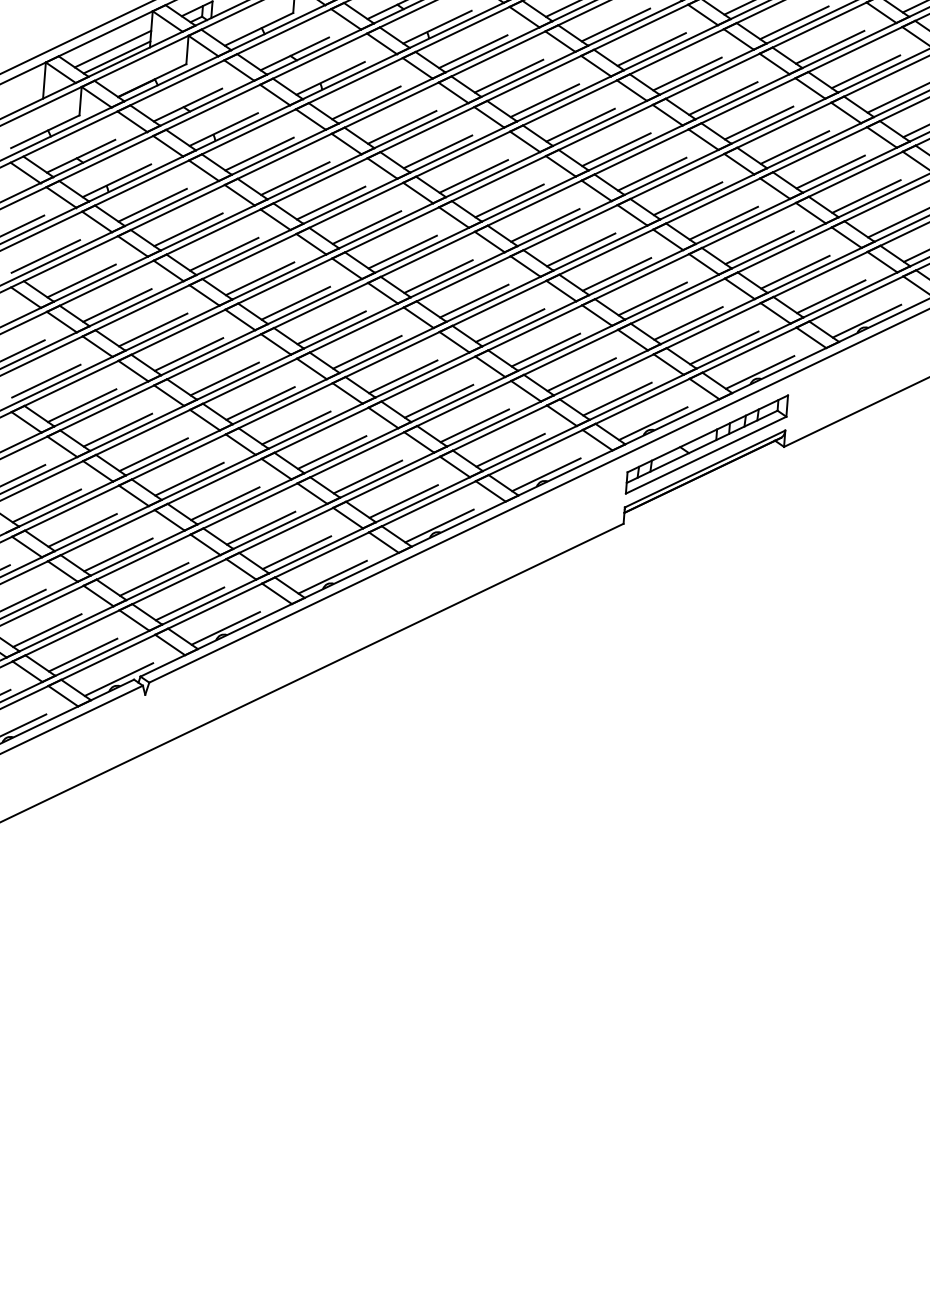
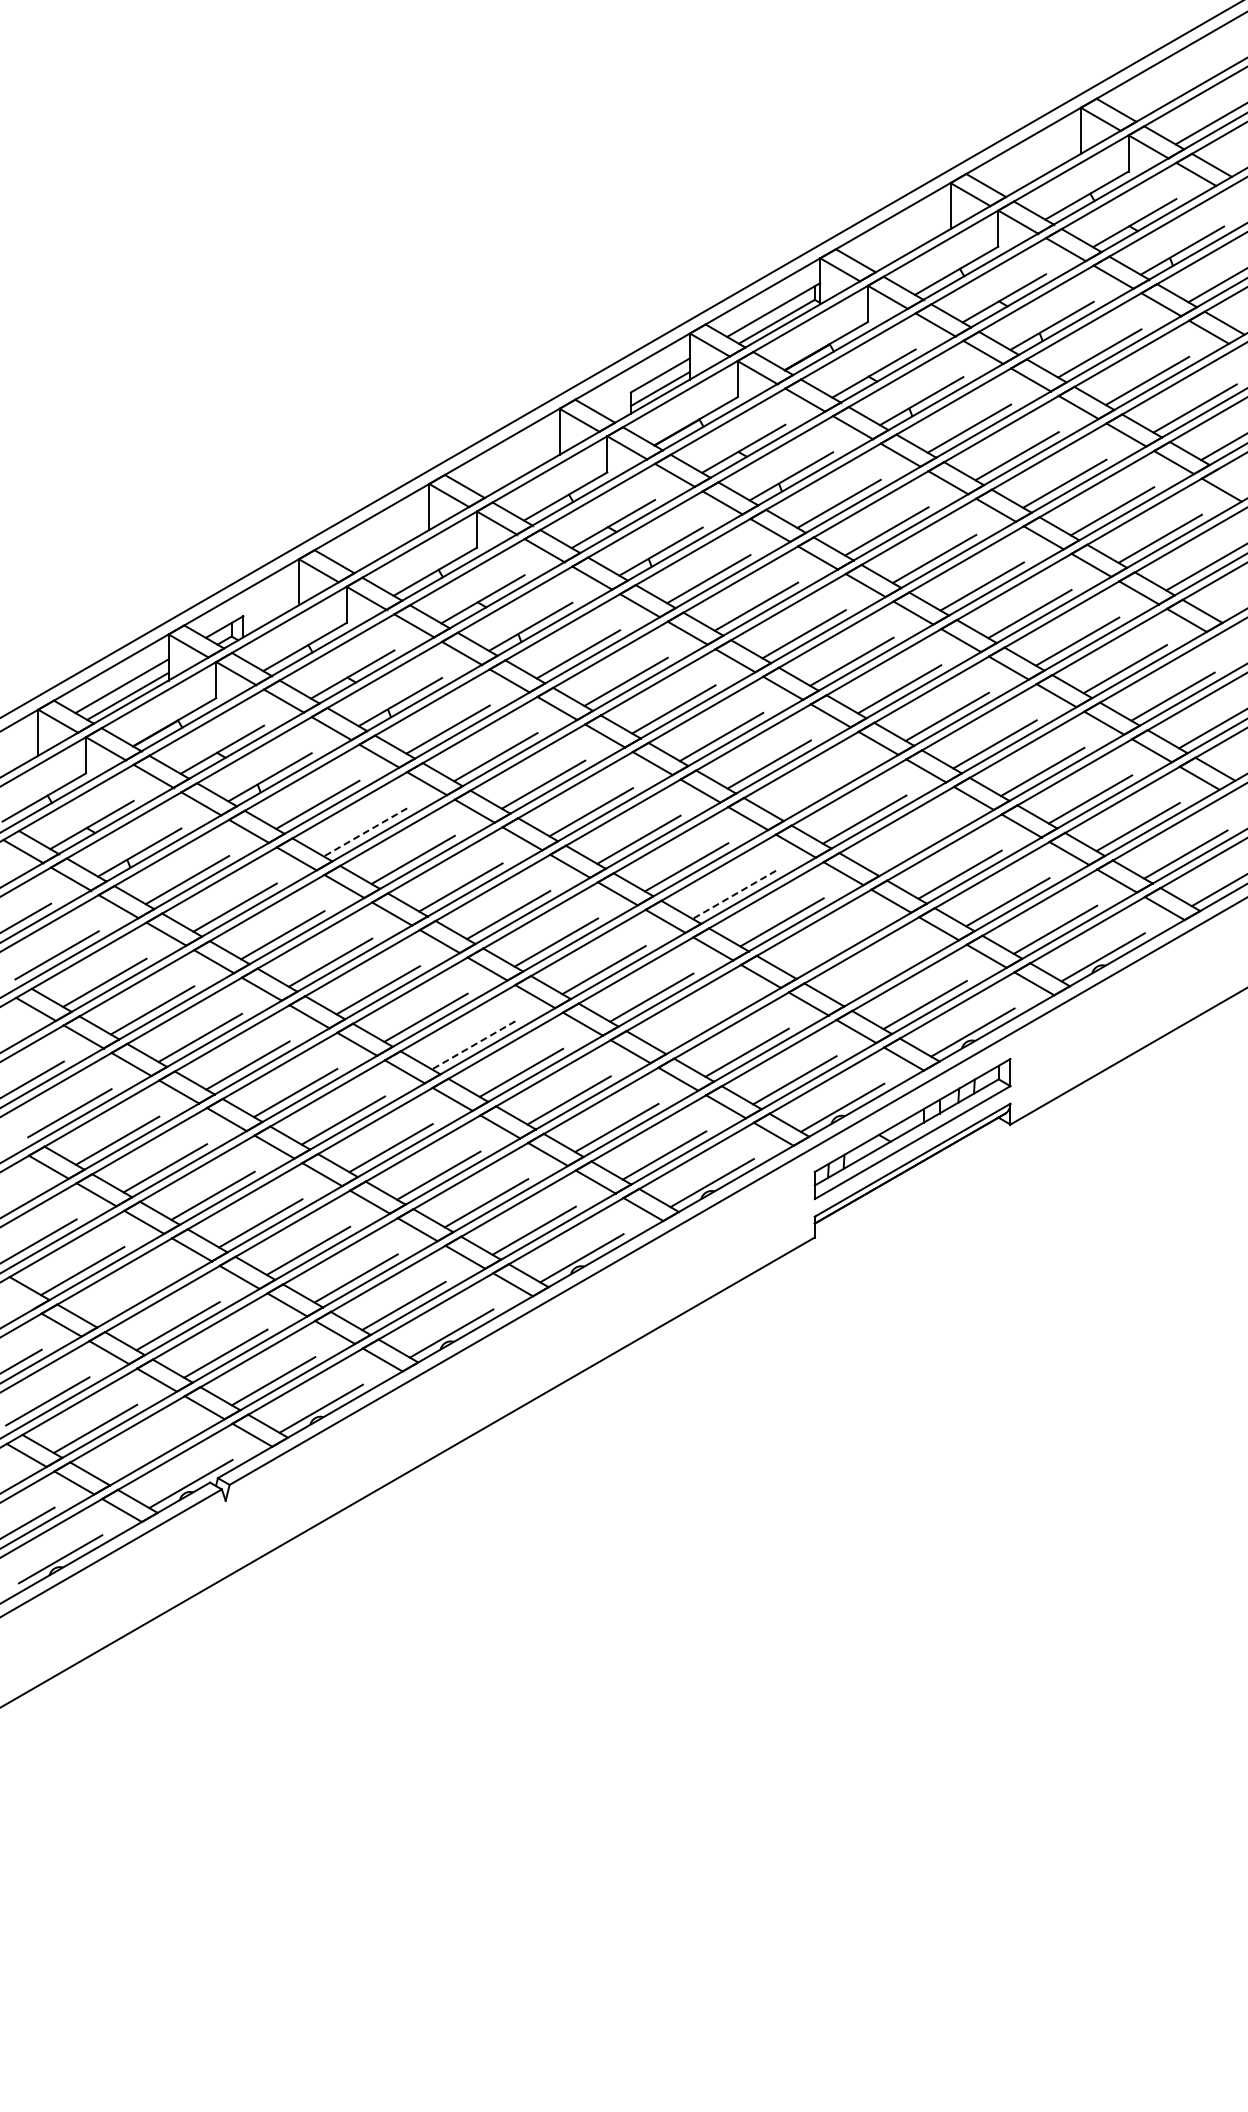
line: (651, 174) -> (816, 792), removed
line: (295, 178) -> (365, 832), solid -> dashed
line: (723, 223) -> (912, 847), removed
line: (580, 250) -> (733, 895), solid -> dashed
line: (652, 298) -> (829, 949), removed
line: (688, 323) -> (877, 977), removed
line: (545, 350) -> (699, 1025), removed
line: (367, 352) -> (473, 1045), solid -> dashed
line: (82, 530) -> (130, 1298), removed
line: (82, 655) -> (142, 1456), removed

